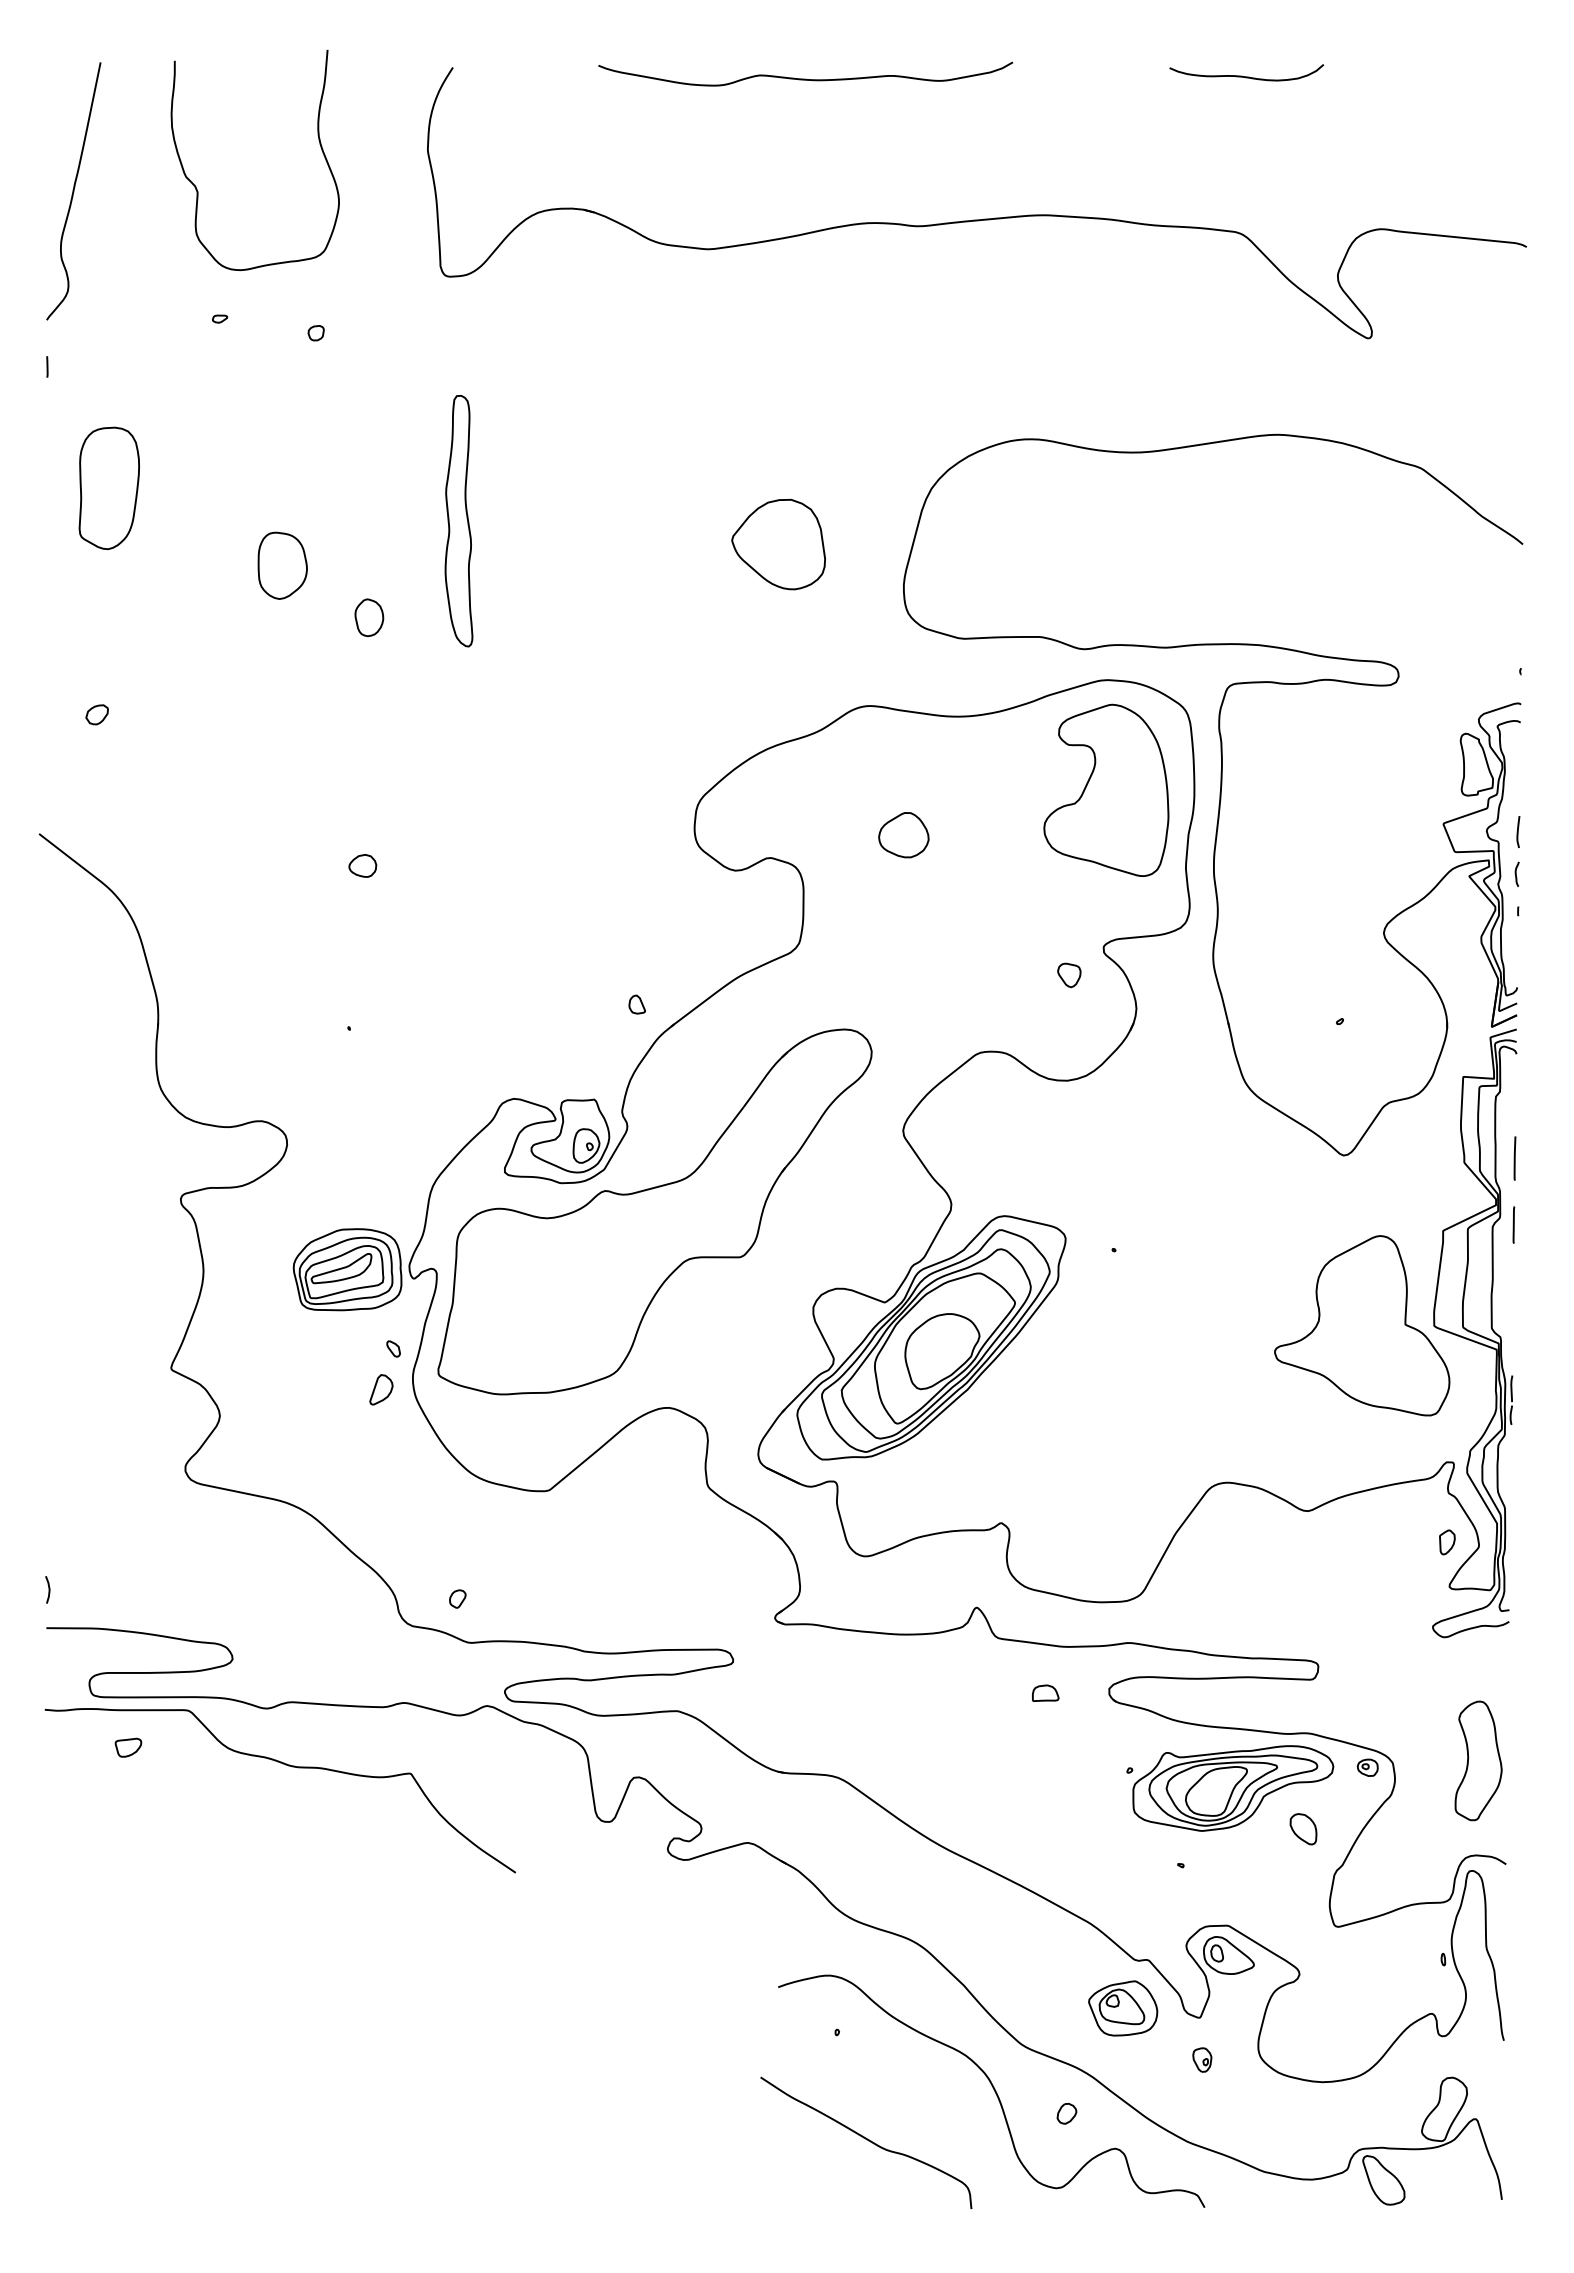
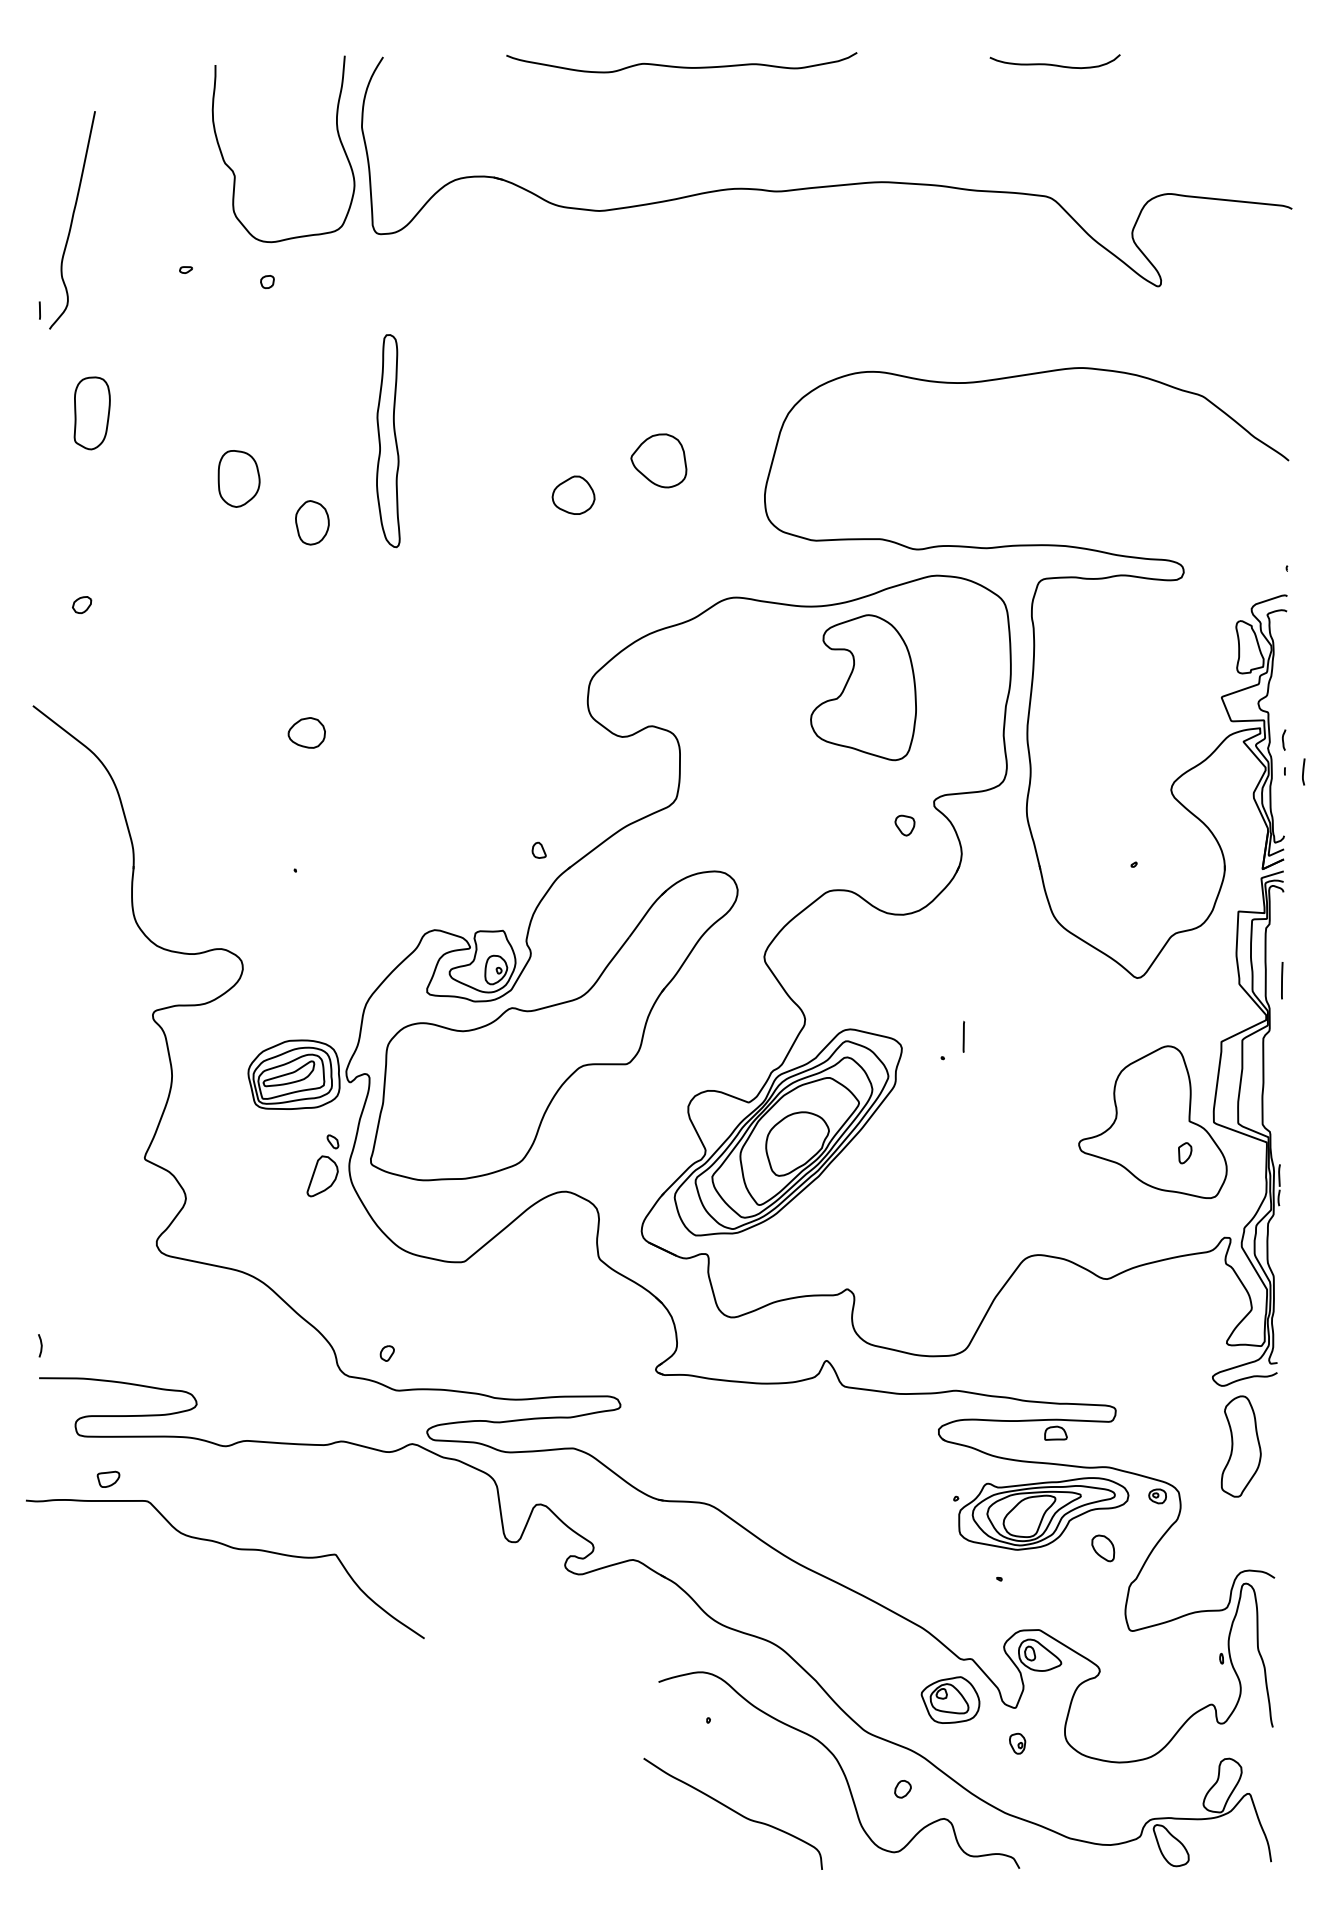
curve: (197, 188) -> (234, 173), moved
curve: (73, 191) -> (72, 220), moved
part: (108, 488) -> (91, 413), size x0.7
part: (778, 544) -> (658, 460), size x0.7
part: (369, 617) -> (312, 522), size x1.4
part: (1106, 789) -> (863, 686), moved
curve: (1518, 832) -> (1303, 772), moved
part: (903, 835) -> (573, 495), moved
part: (362, 865) -> (306, 732), size x1.6
line: (1513, 1224) -> (963, 1036), moved
part: (381, 1389) -> (322, 1176), size x1.6
part: (1447, 1542) -> (1185, 1153), moved
part: (1045, 1692) -> (1055, 1432), moved
part: (1478, 1760) -> (1241, 1446), moved
curve: (288, 1766) -> (232, 1548), moved

